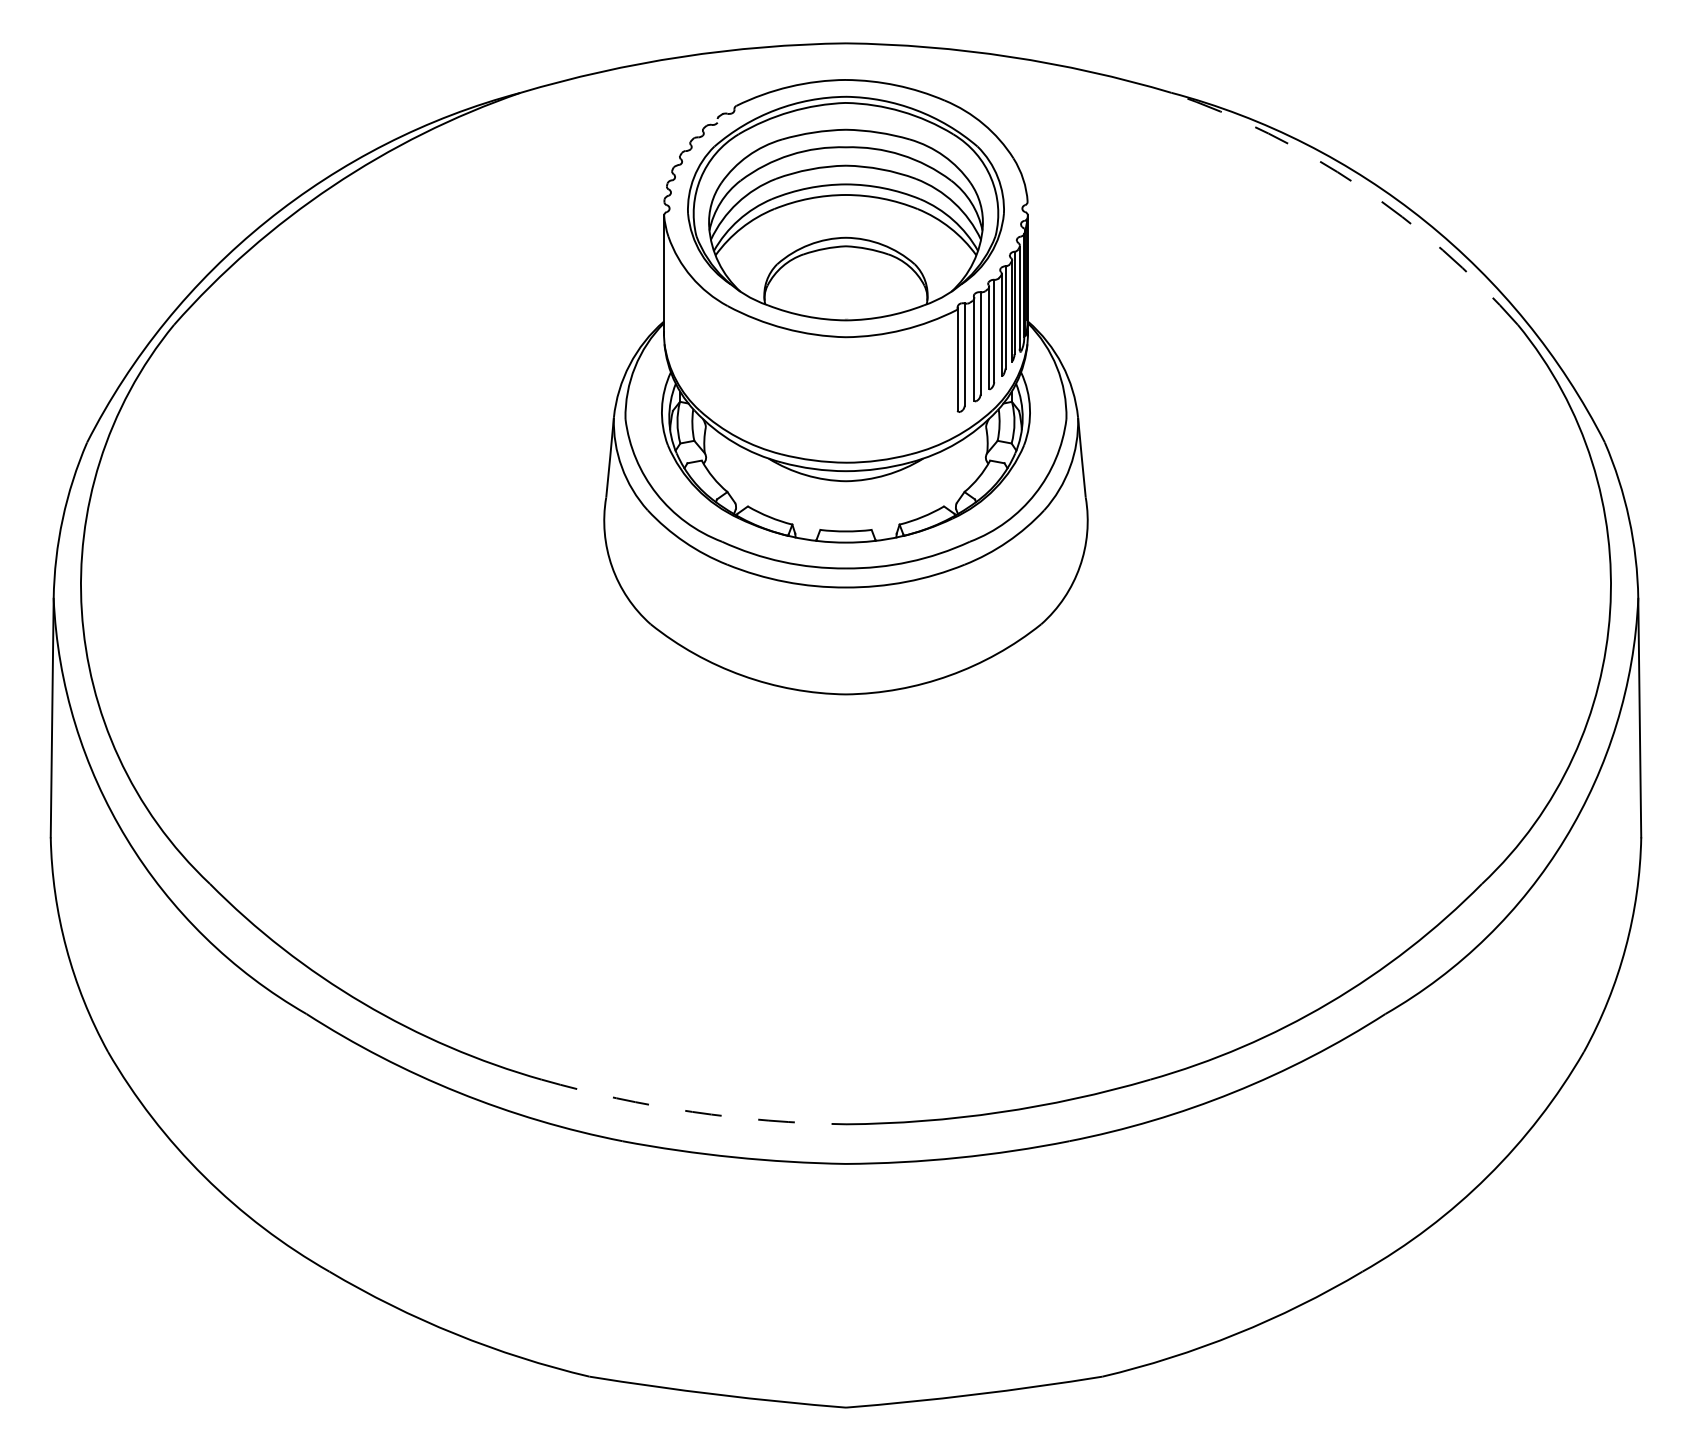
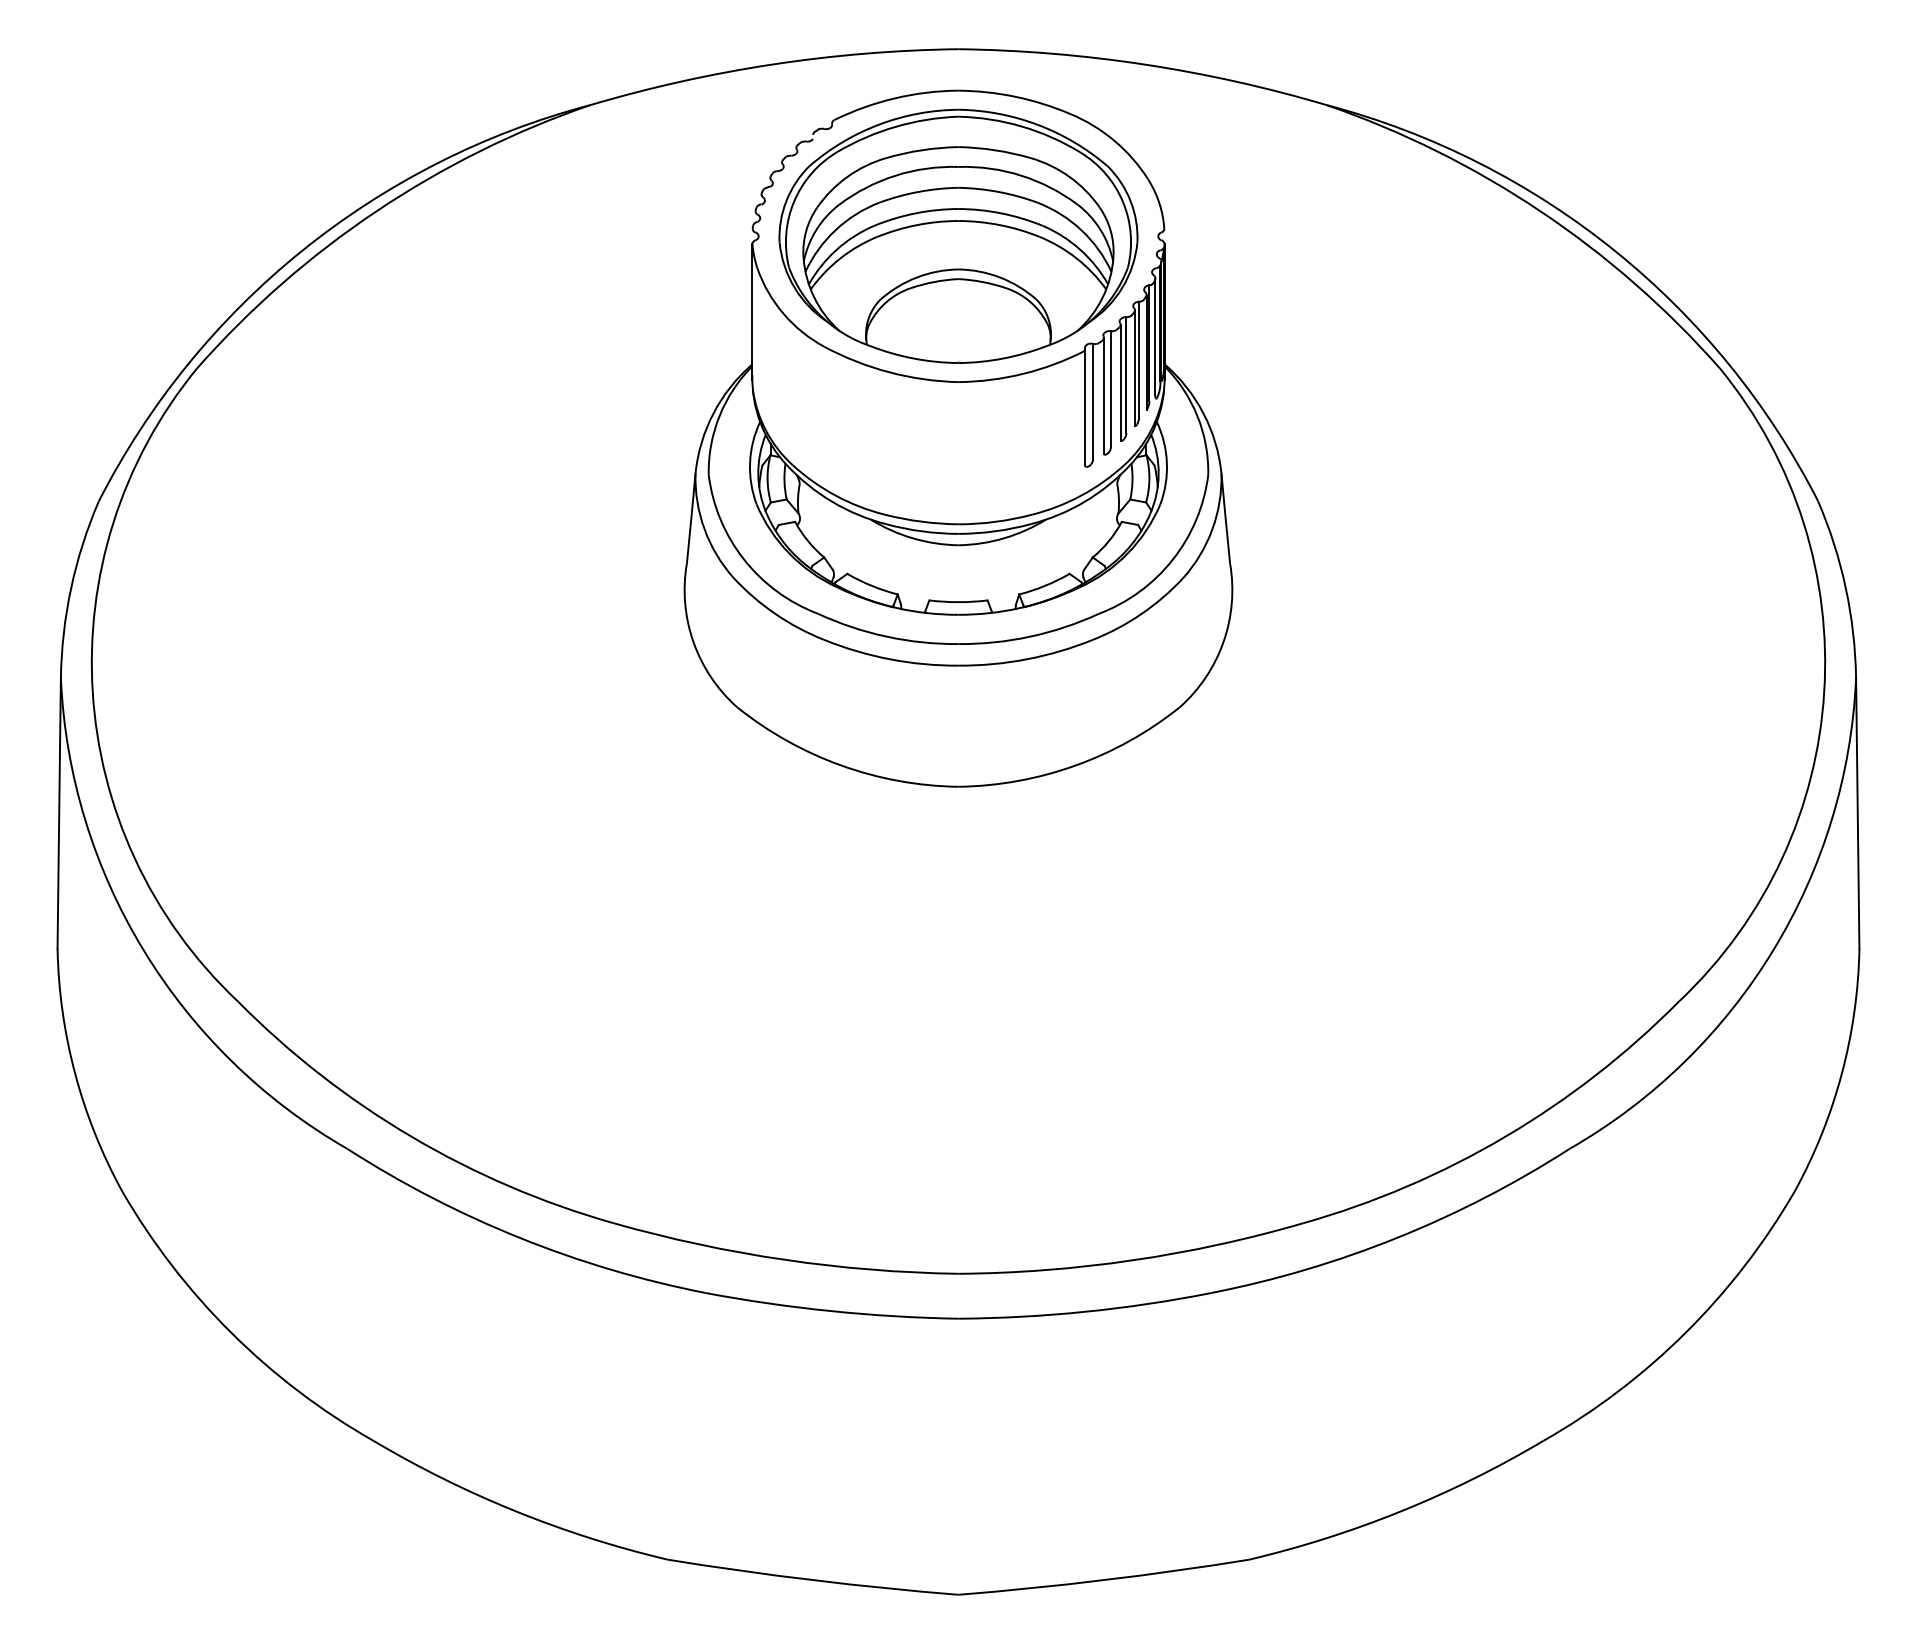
arc: (1359, 186) -> (1540, 211), dashed -> solid
arc: (692, 1111) -> (784, 1259), dashed -> solid

